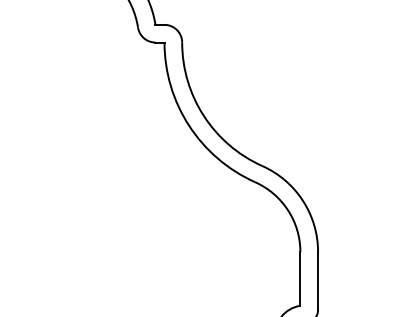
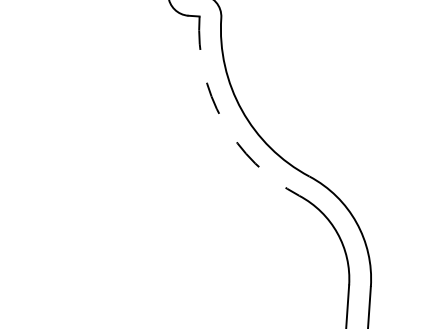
arc: (189, 125) -> (223, 120), solid -> dashed

